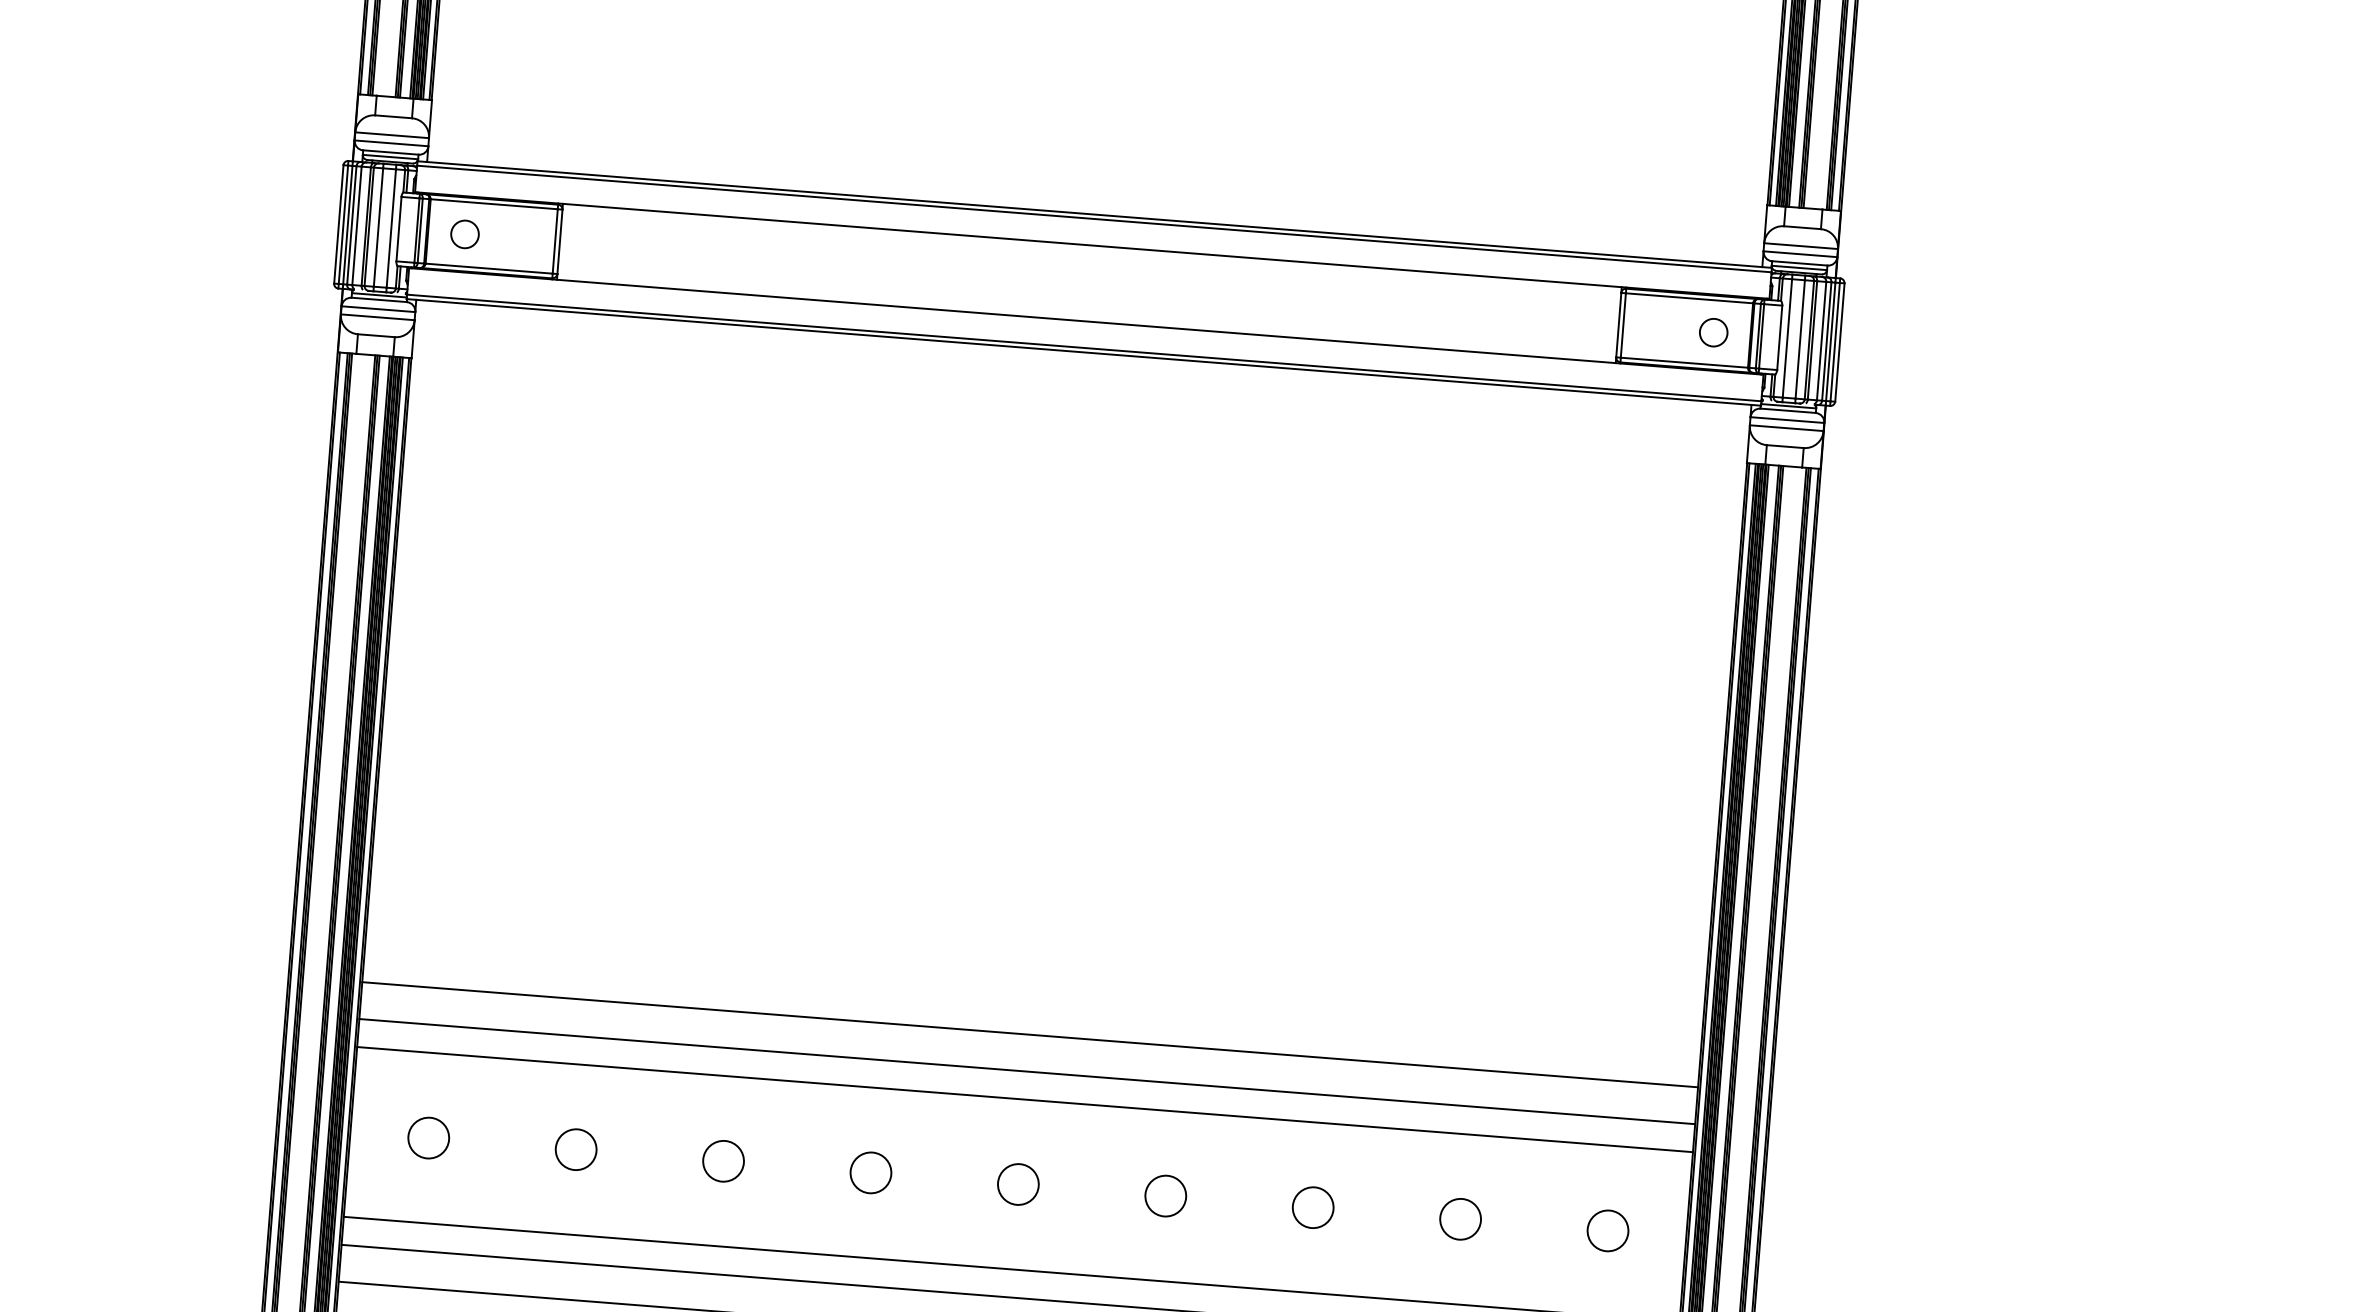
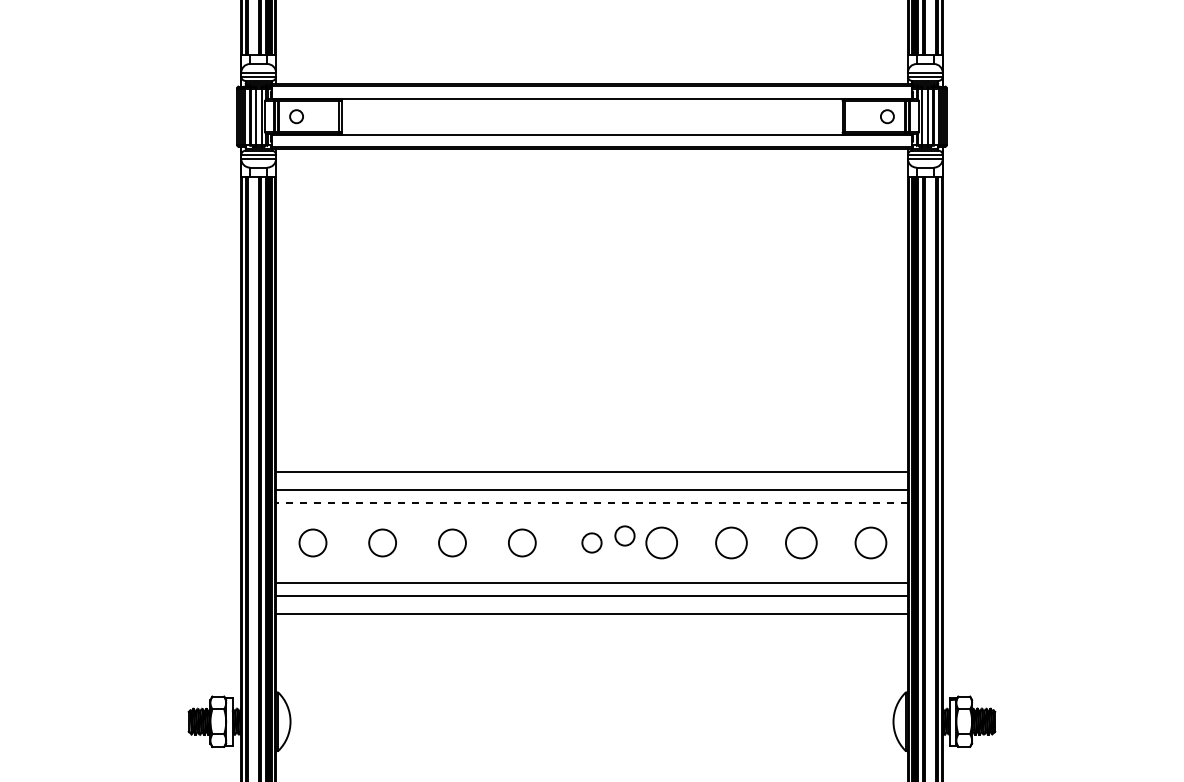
line: (1024, 1098) -> (591, 502), solid -> dashed
circle: (427, 1136) -> (312, 542), size x1.4
circle: (575, 1148) -> (382, 542), size x1.4
circle: (723, 1160) -> (452, 542), size x1.4
circle: (869, 1171) -> (521, 542), size x1.4
circle: (1088, 1174) -> (624, 535), added
circle: (1165, 1195) -> (661, 542), size x1.6
circle: (1313, 1206) -> (731, 542), size x1.6
circle: (1459, 1218) -> (800, 542), size x1.6
circle: (1607, 1229) -> (870, 542), size x1.6

